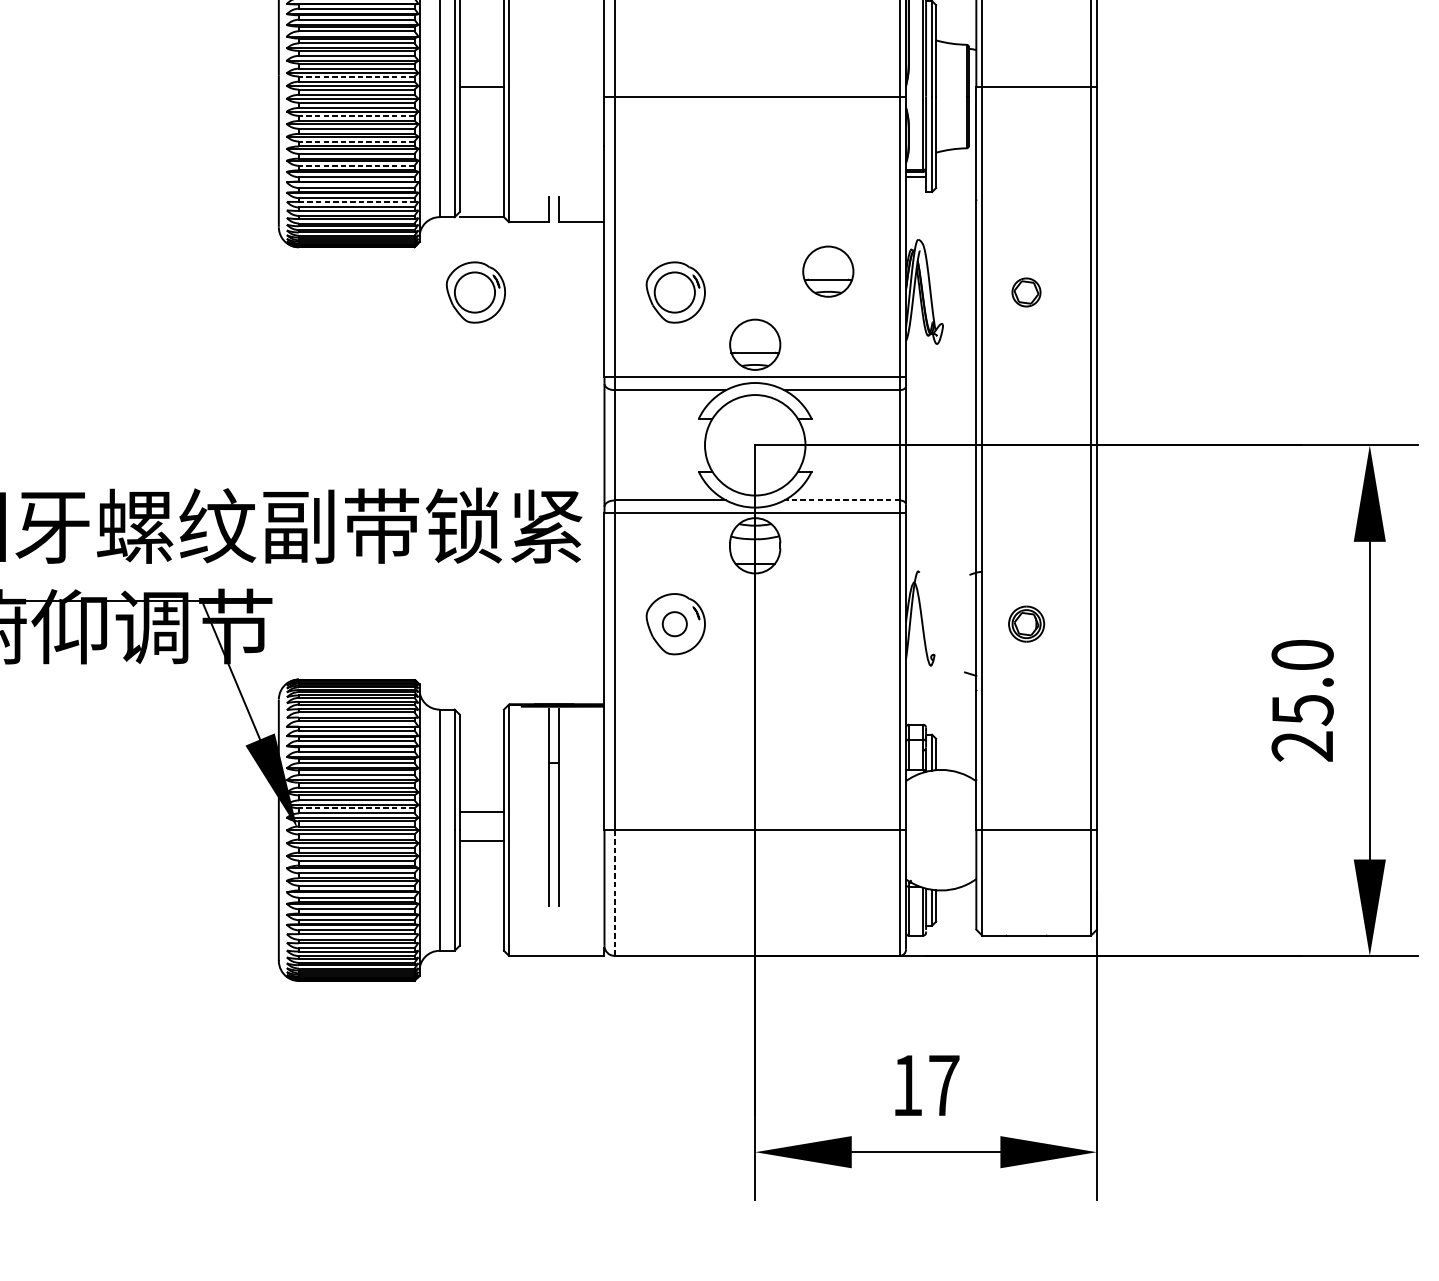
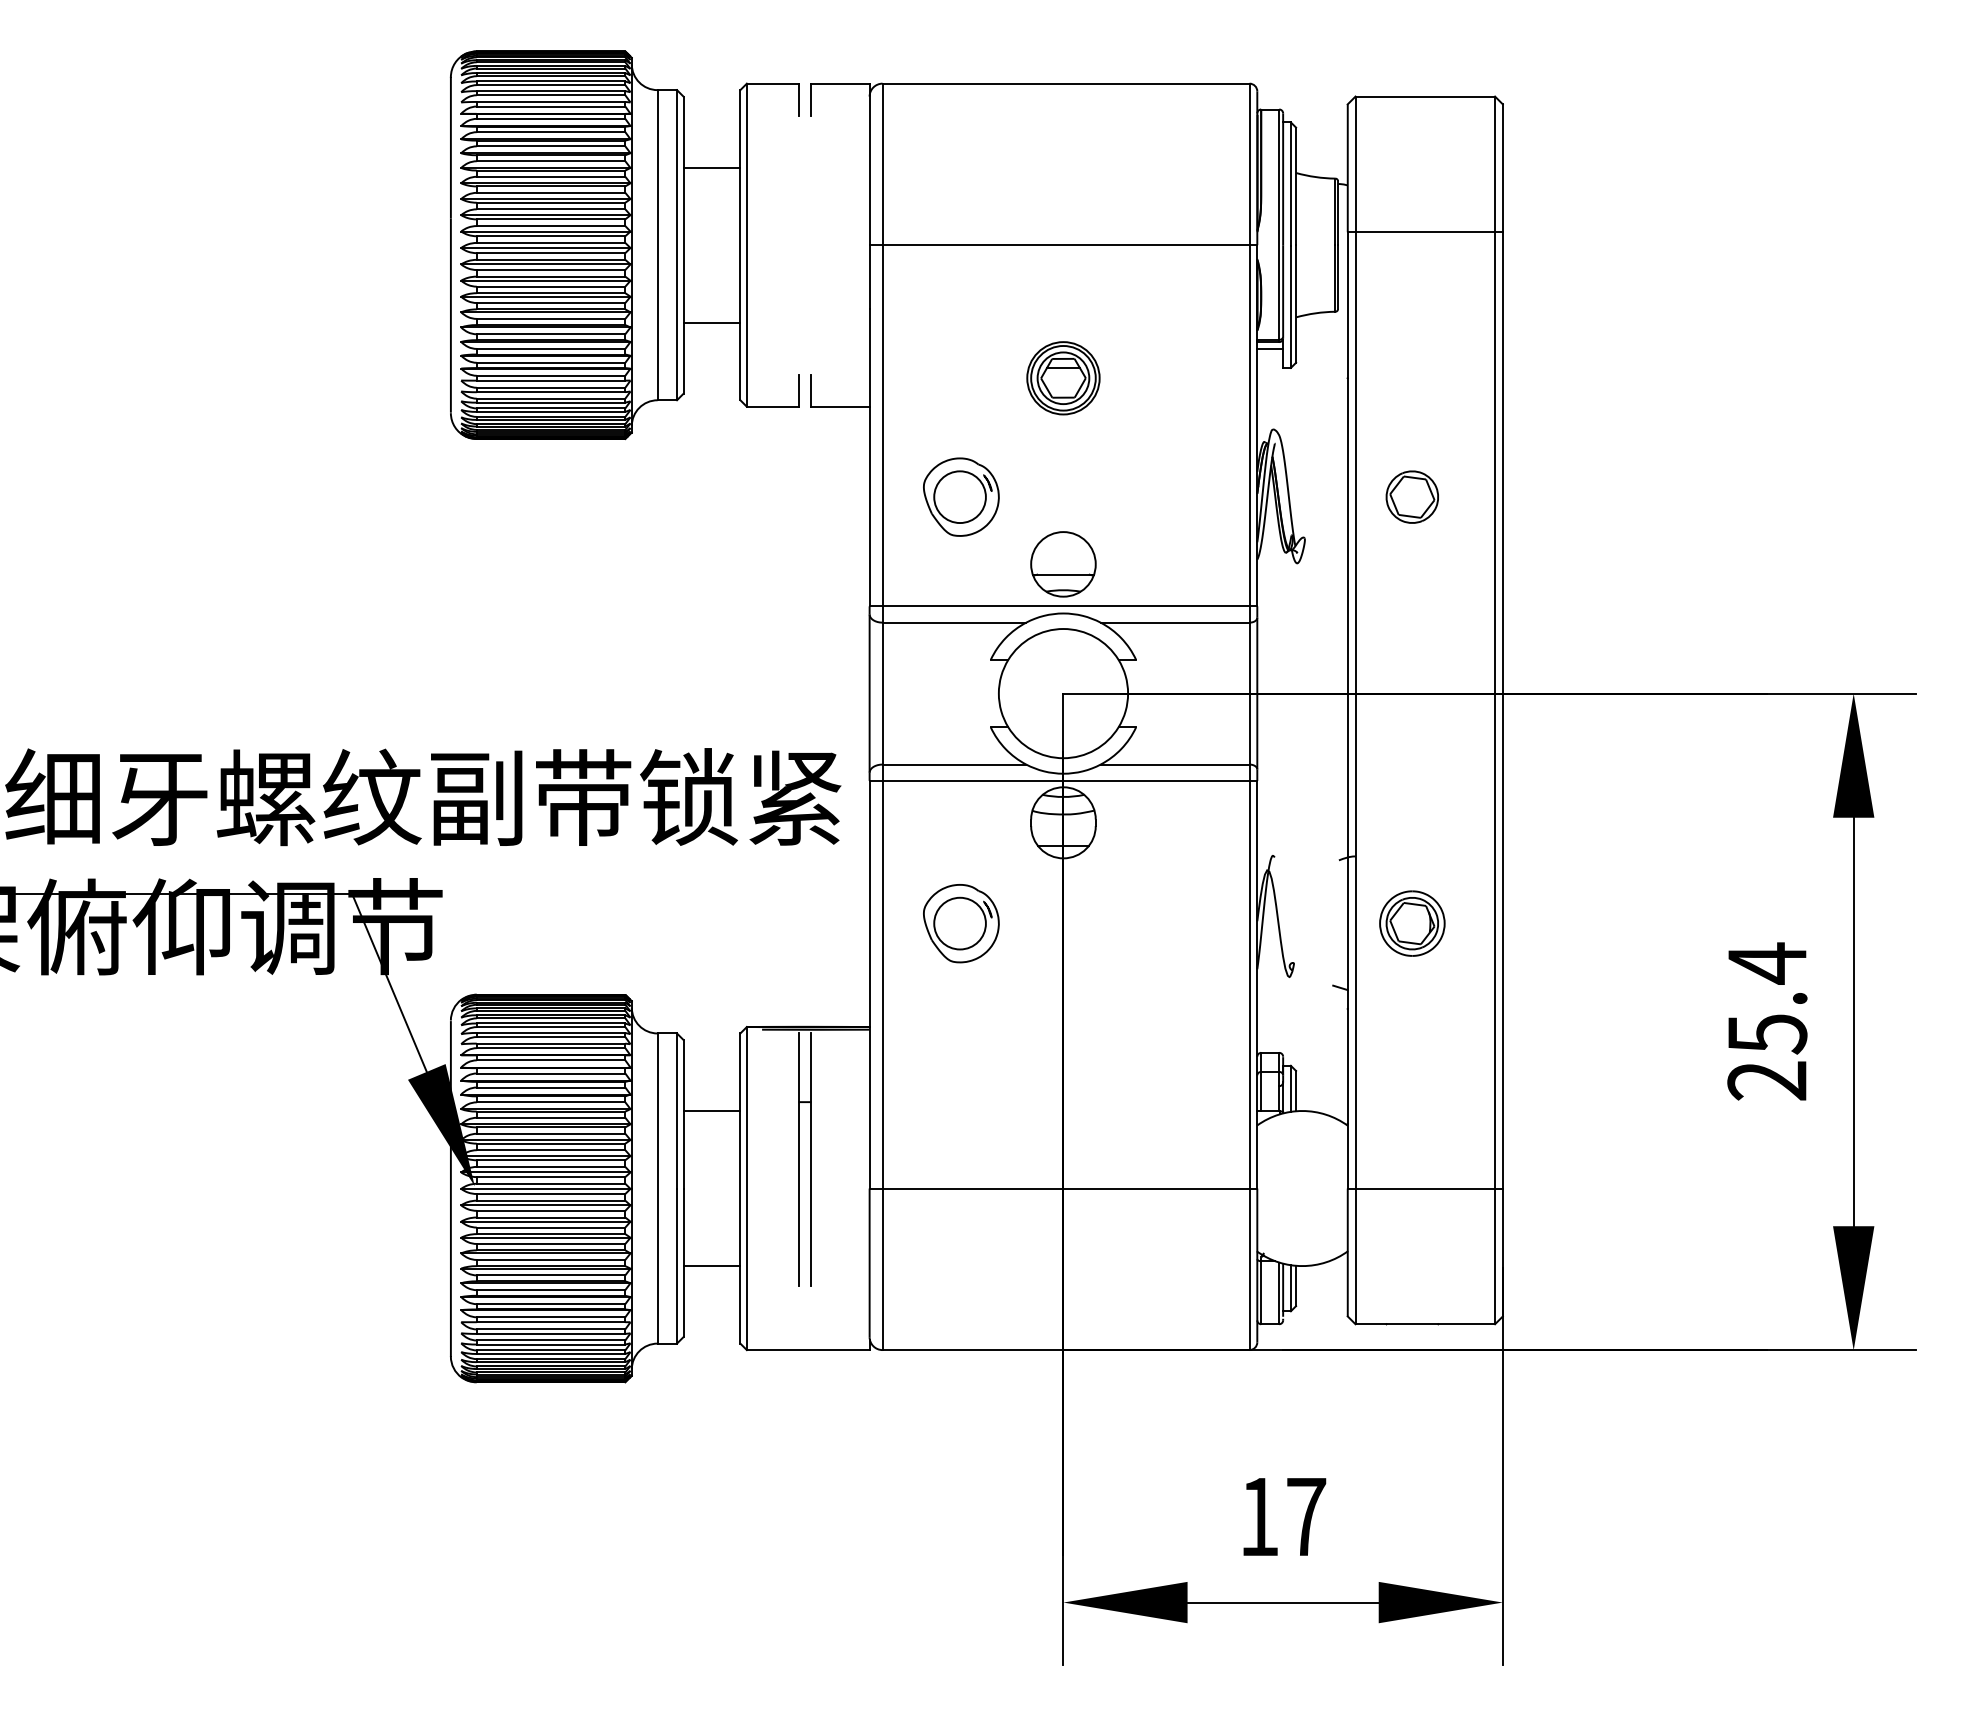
line: (356, 76) -> (550, 219), dashed -> solid
line: (481, 86) -> (711, 167), moved
line: (356, 116) -> (550, 270), dashed -> solid
line: (356, 141) -> (550, 303), dashed -> solid
line: (356, 166) -> (550, 334), dashed -> solid
part: (755, 200) -> (1063, 378), added
line: (357, 201) -> (551, 380), dashed -> solid
line: (481, 216) -> (711, 322), moved
part: (828, 271) -> (1157, 470), removed
part: (476, 292) -> (704, 496), removed
part: (1025, 292) -> (1411, 496), size x1.43
line: (841, 500) -> (1174, 764), dashed -> solid
circle: (674, 624) -> (959, 923), size x1.67
part: (1026, 624) -> (1412, 923), size x1.43
text: (1302, 655) -> (1767, 963), 25.0 -> 25.4
line: (356, 808) -> (550, 1160), dashed -> solid
line: (481, 812) -> (711, 1266), moved
line: (481, 841) -> (711, 1111), moved
line: (614, 893) -> (882, 1269), dashed -> solid

